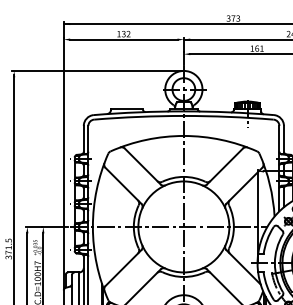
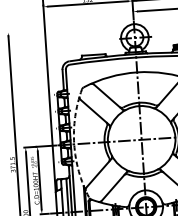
line: (97, 70) -> (69, 28), removed
arc: (92, 226) -> (73, 143), solid -> dashed

